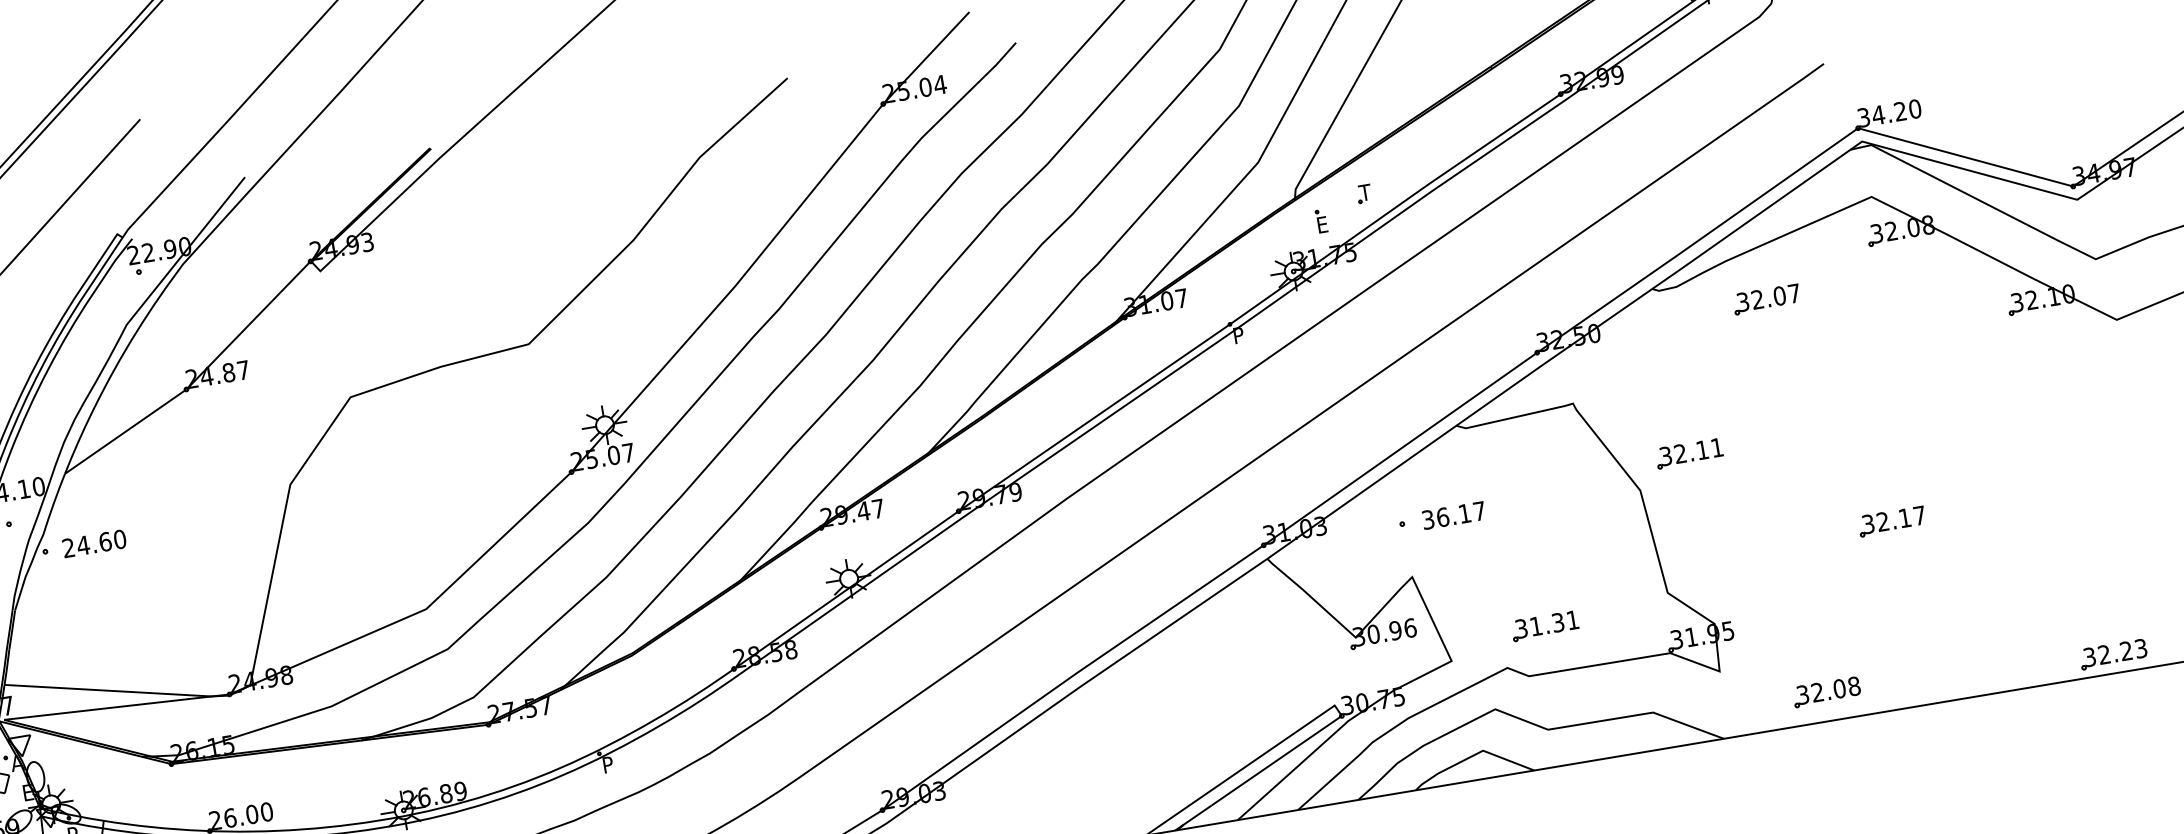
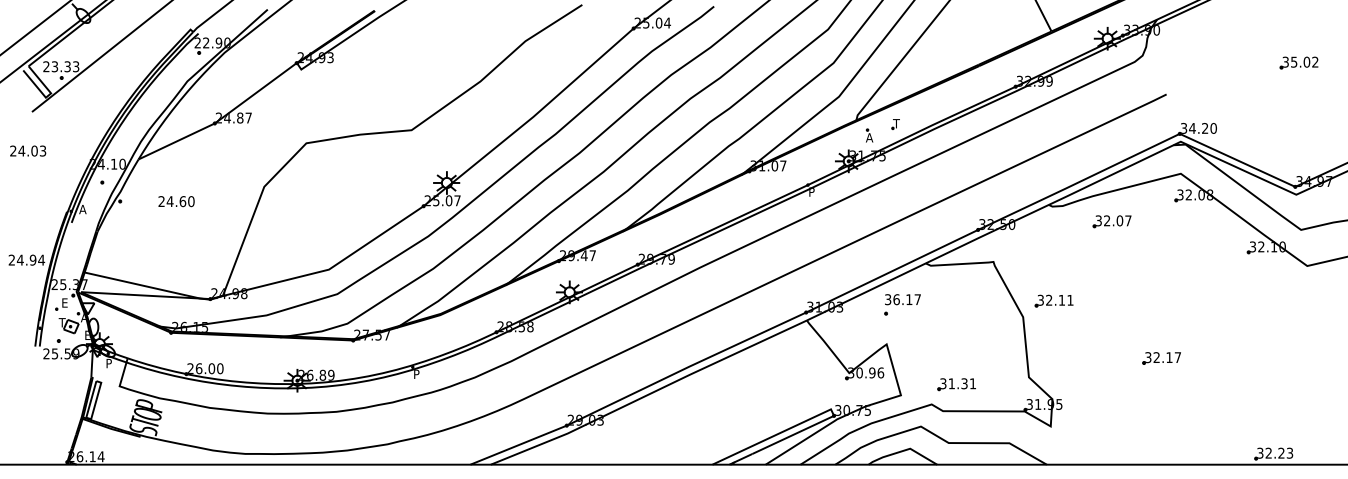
text: (1322, 224) -> (869, 137), E -> A
text: (1453, 515) -> (902, 299), moved
text: (94, 543) -> (176, 201), moved
part: (1825, 692) -> (1108, 448), removed

